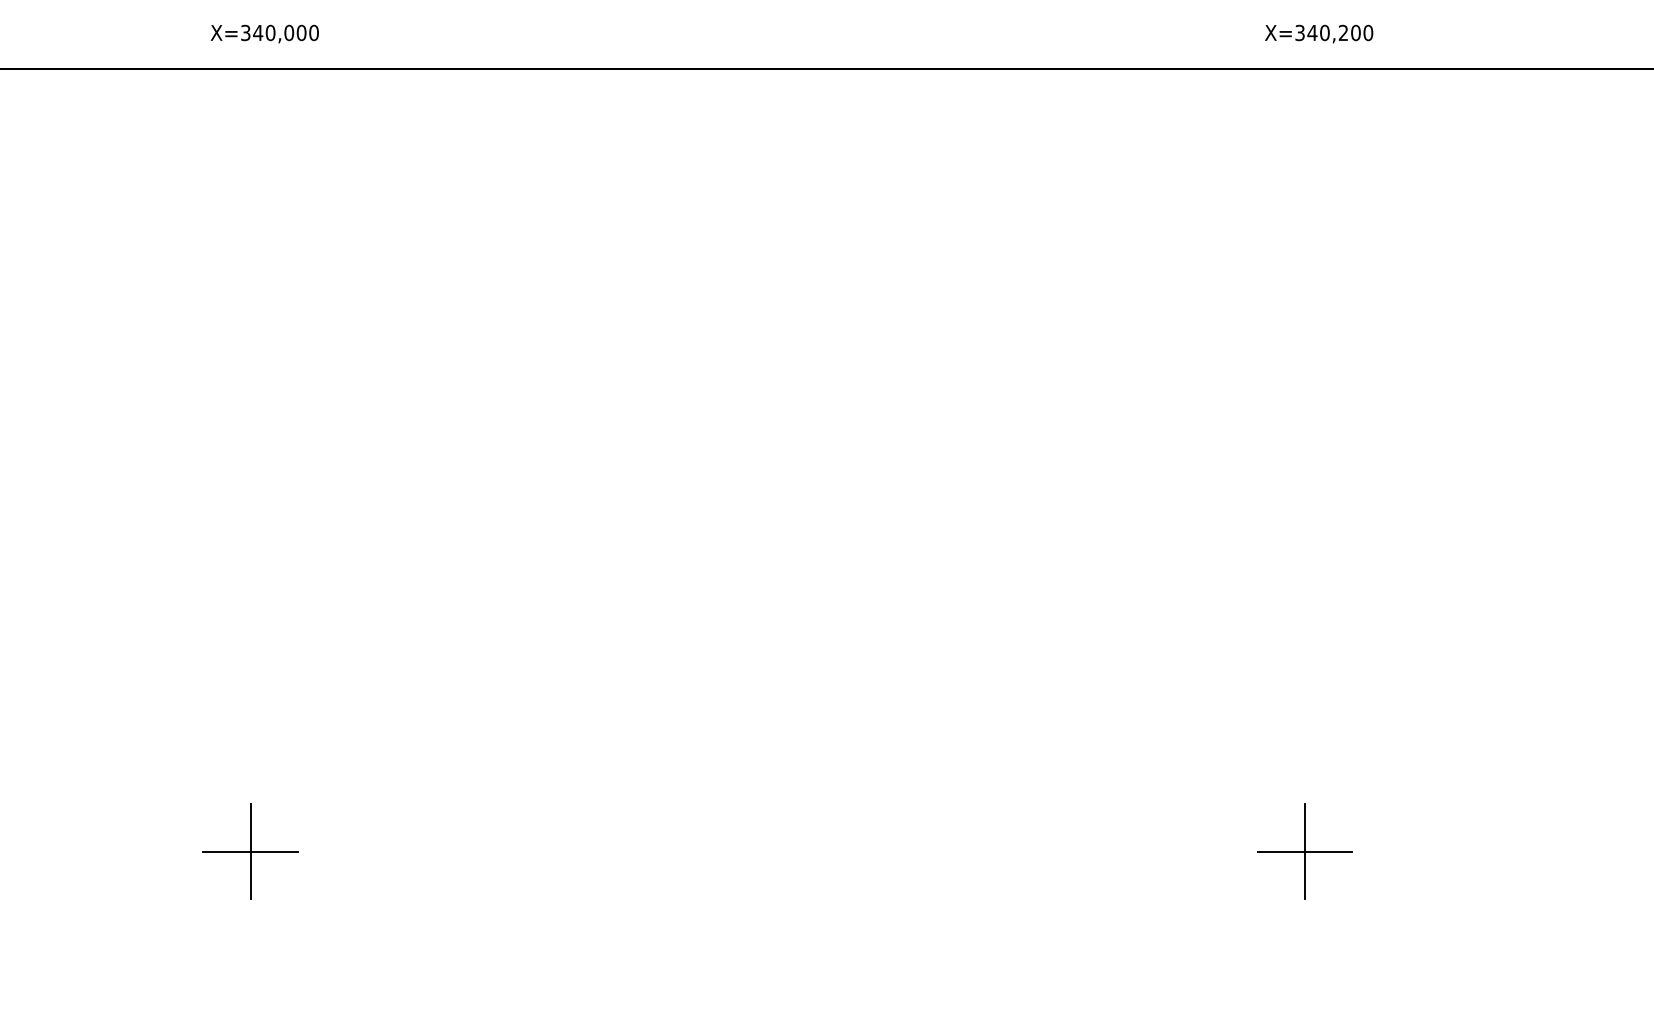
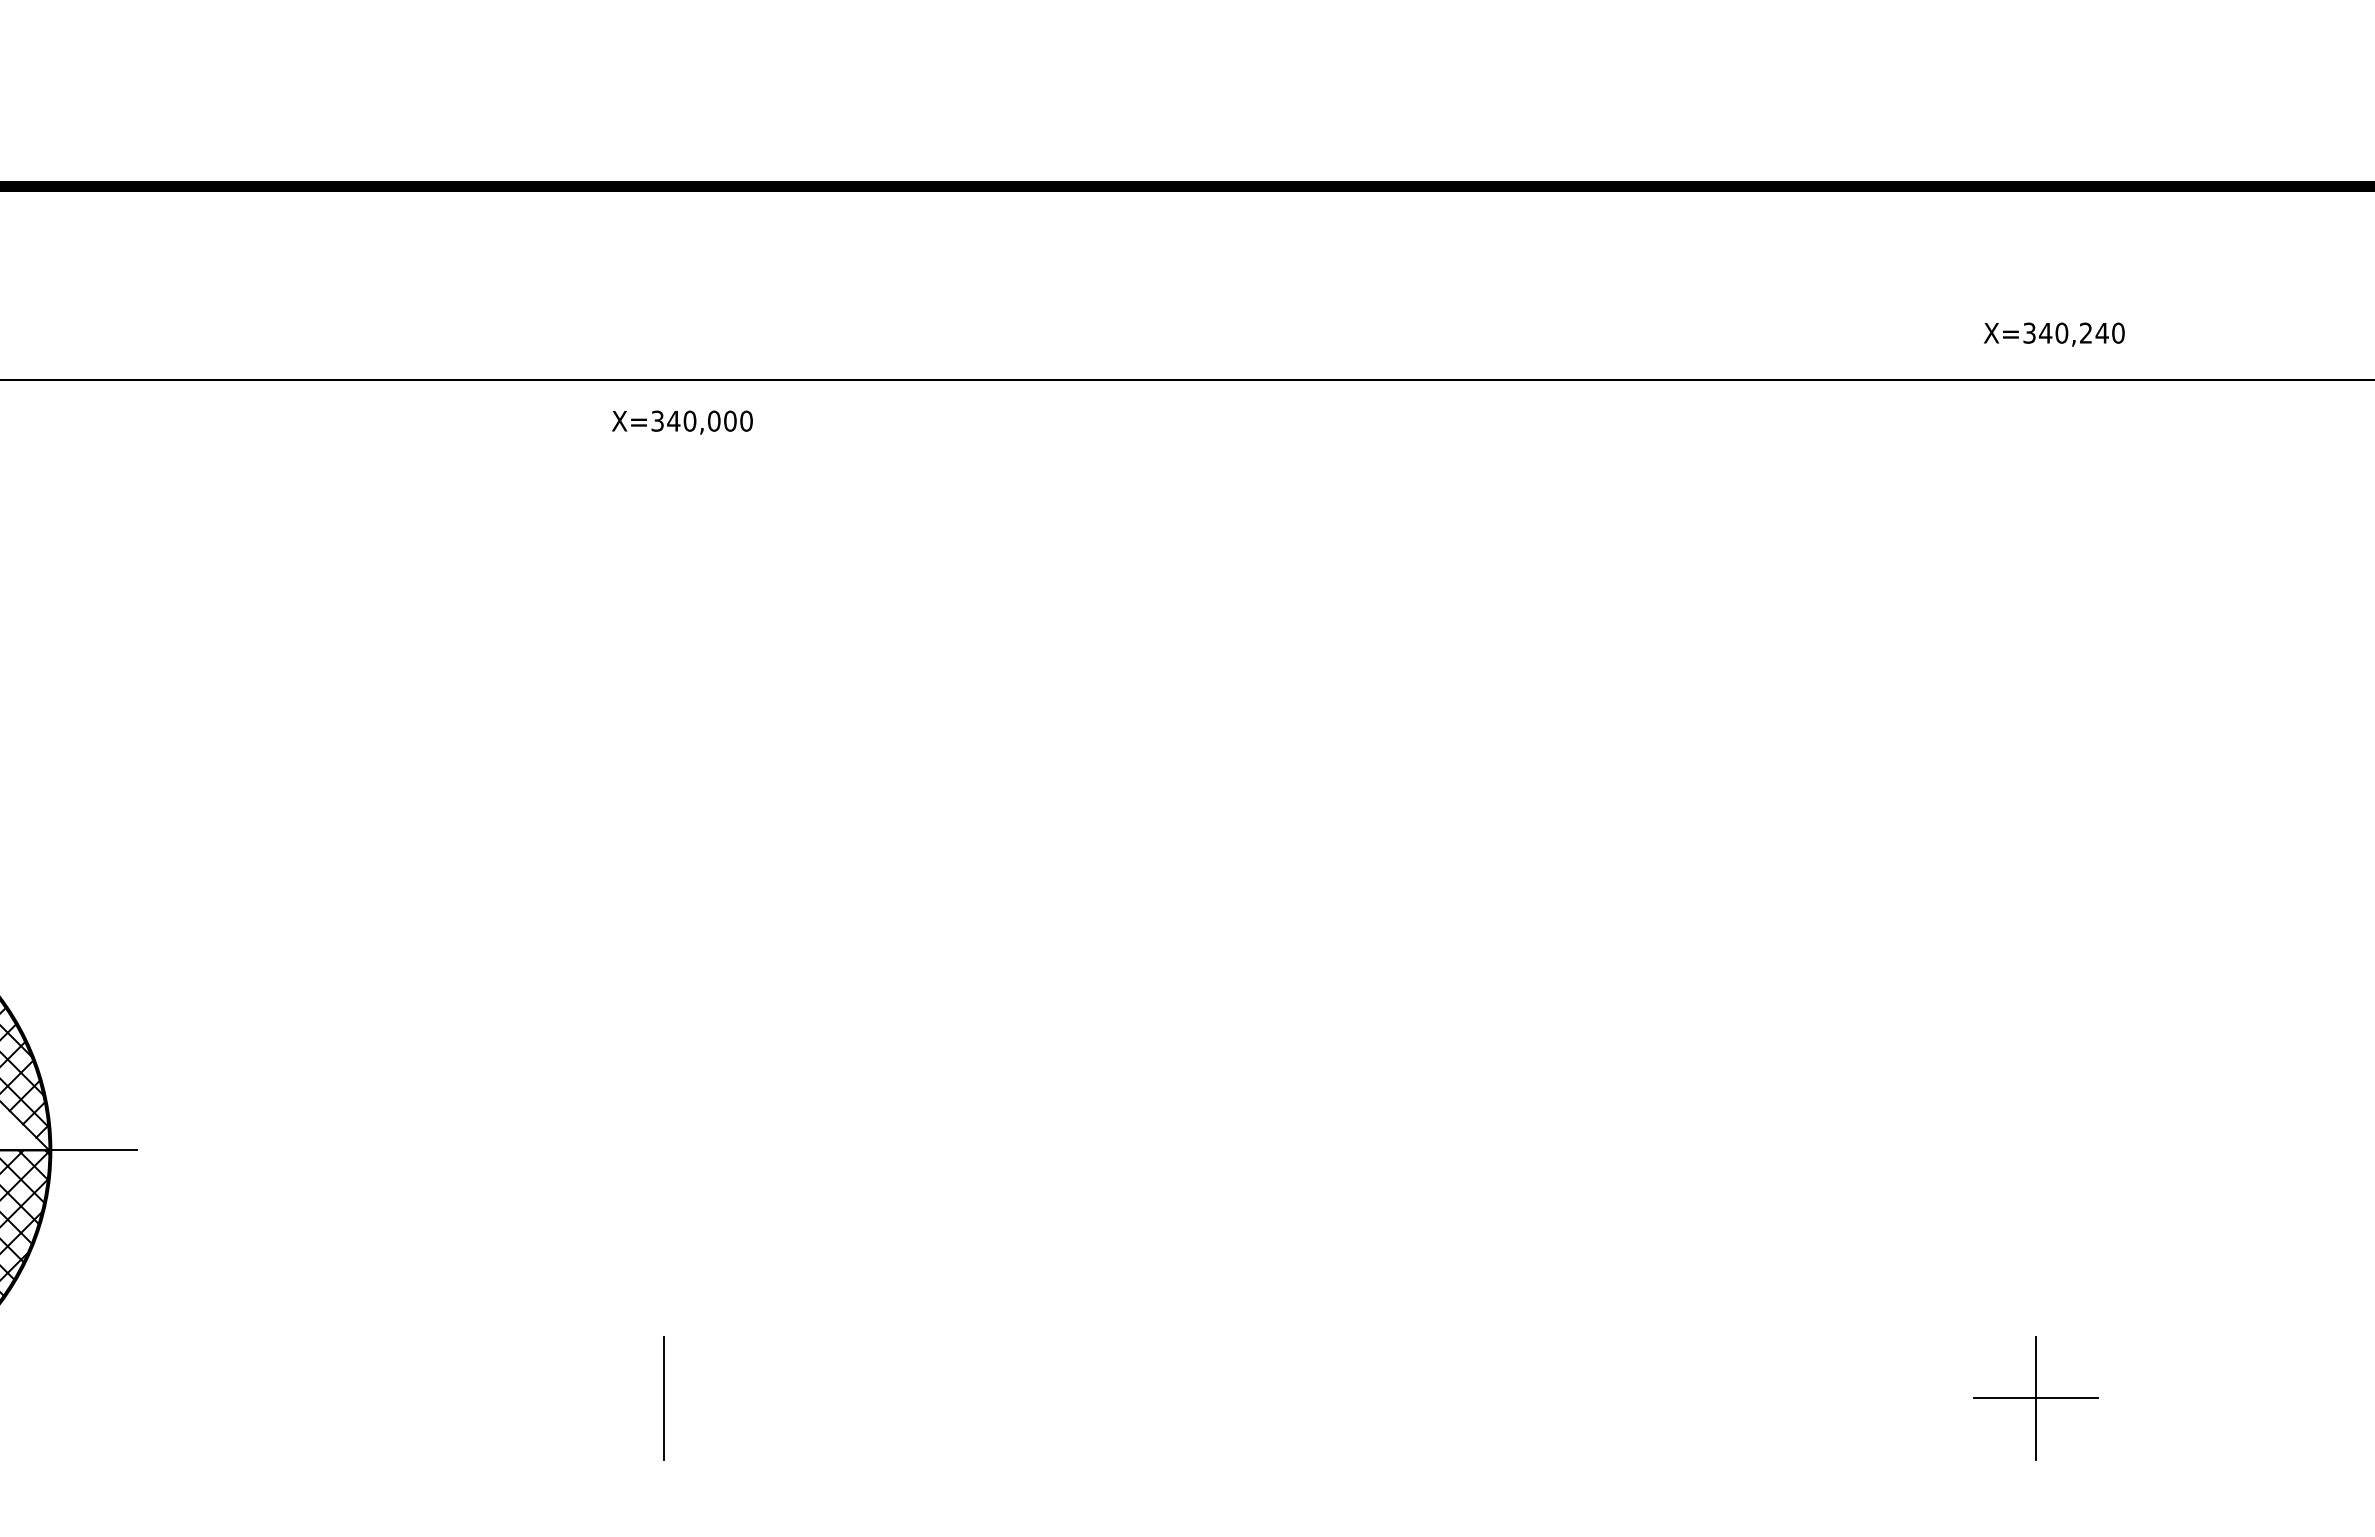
text: (1355, 32) -> (2101, 332), X=340,200 -> X=340,240
text: (264, 33) -> (682, 422), moved
line: (250, 851) -> (663, 1398), removed

